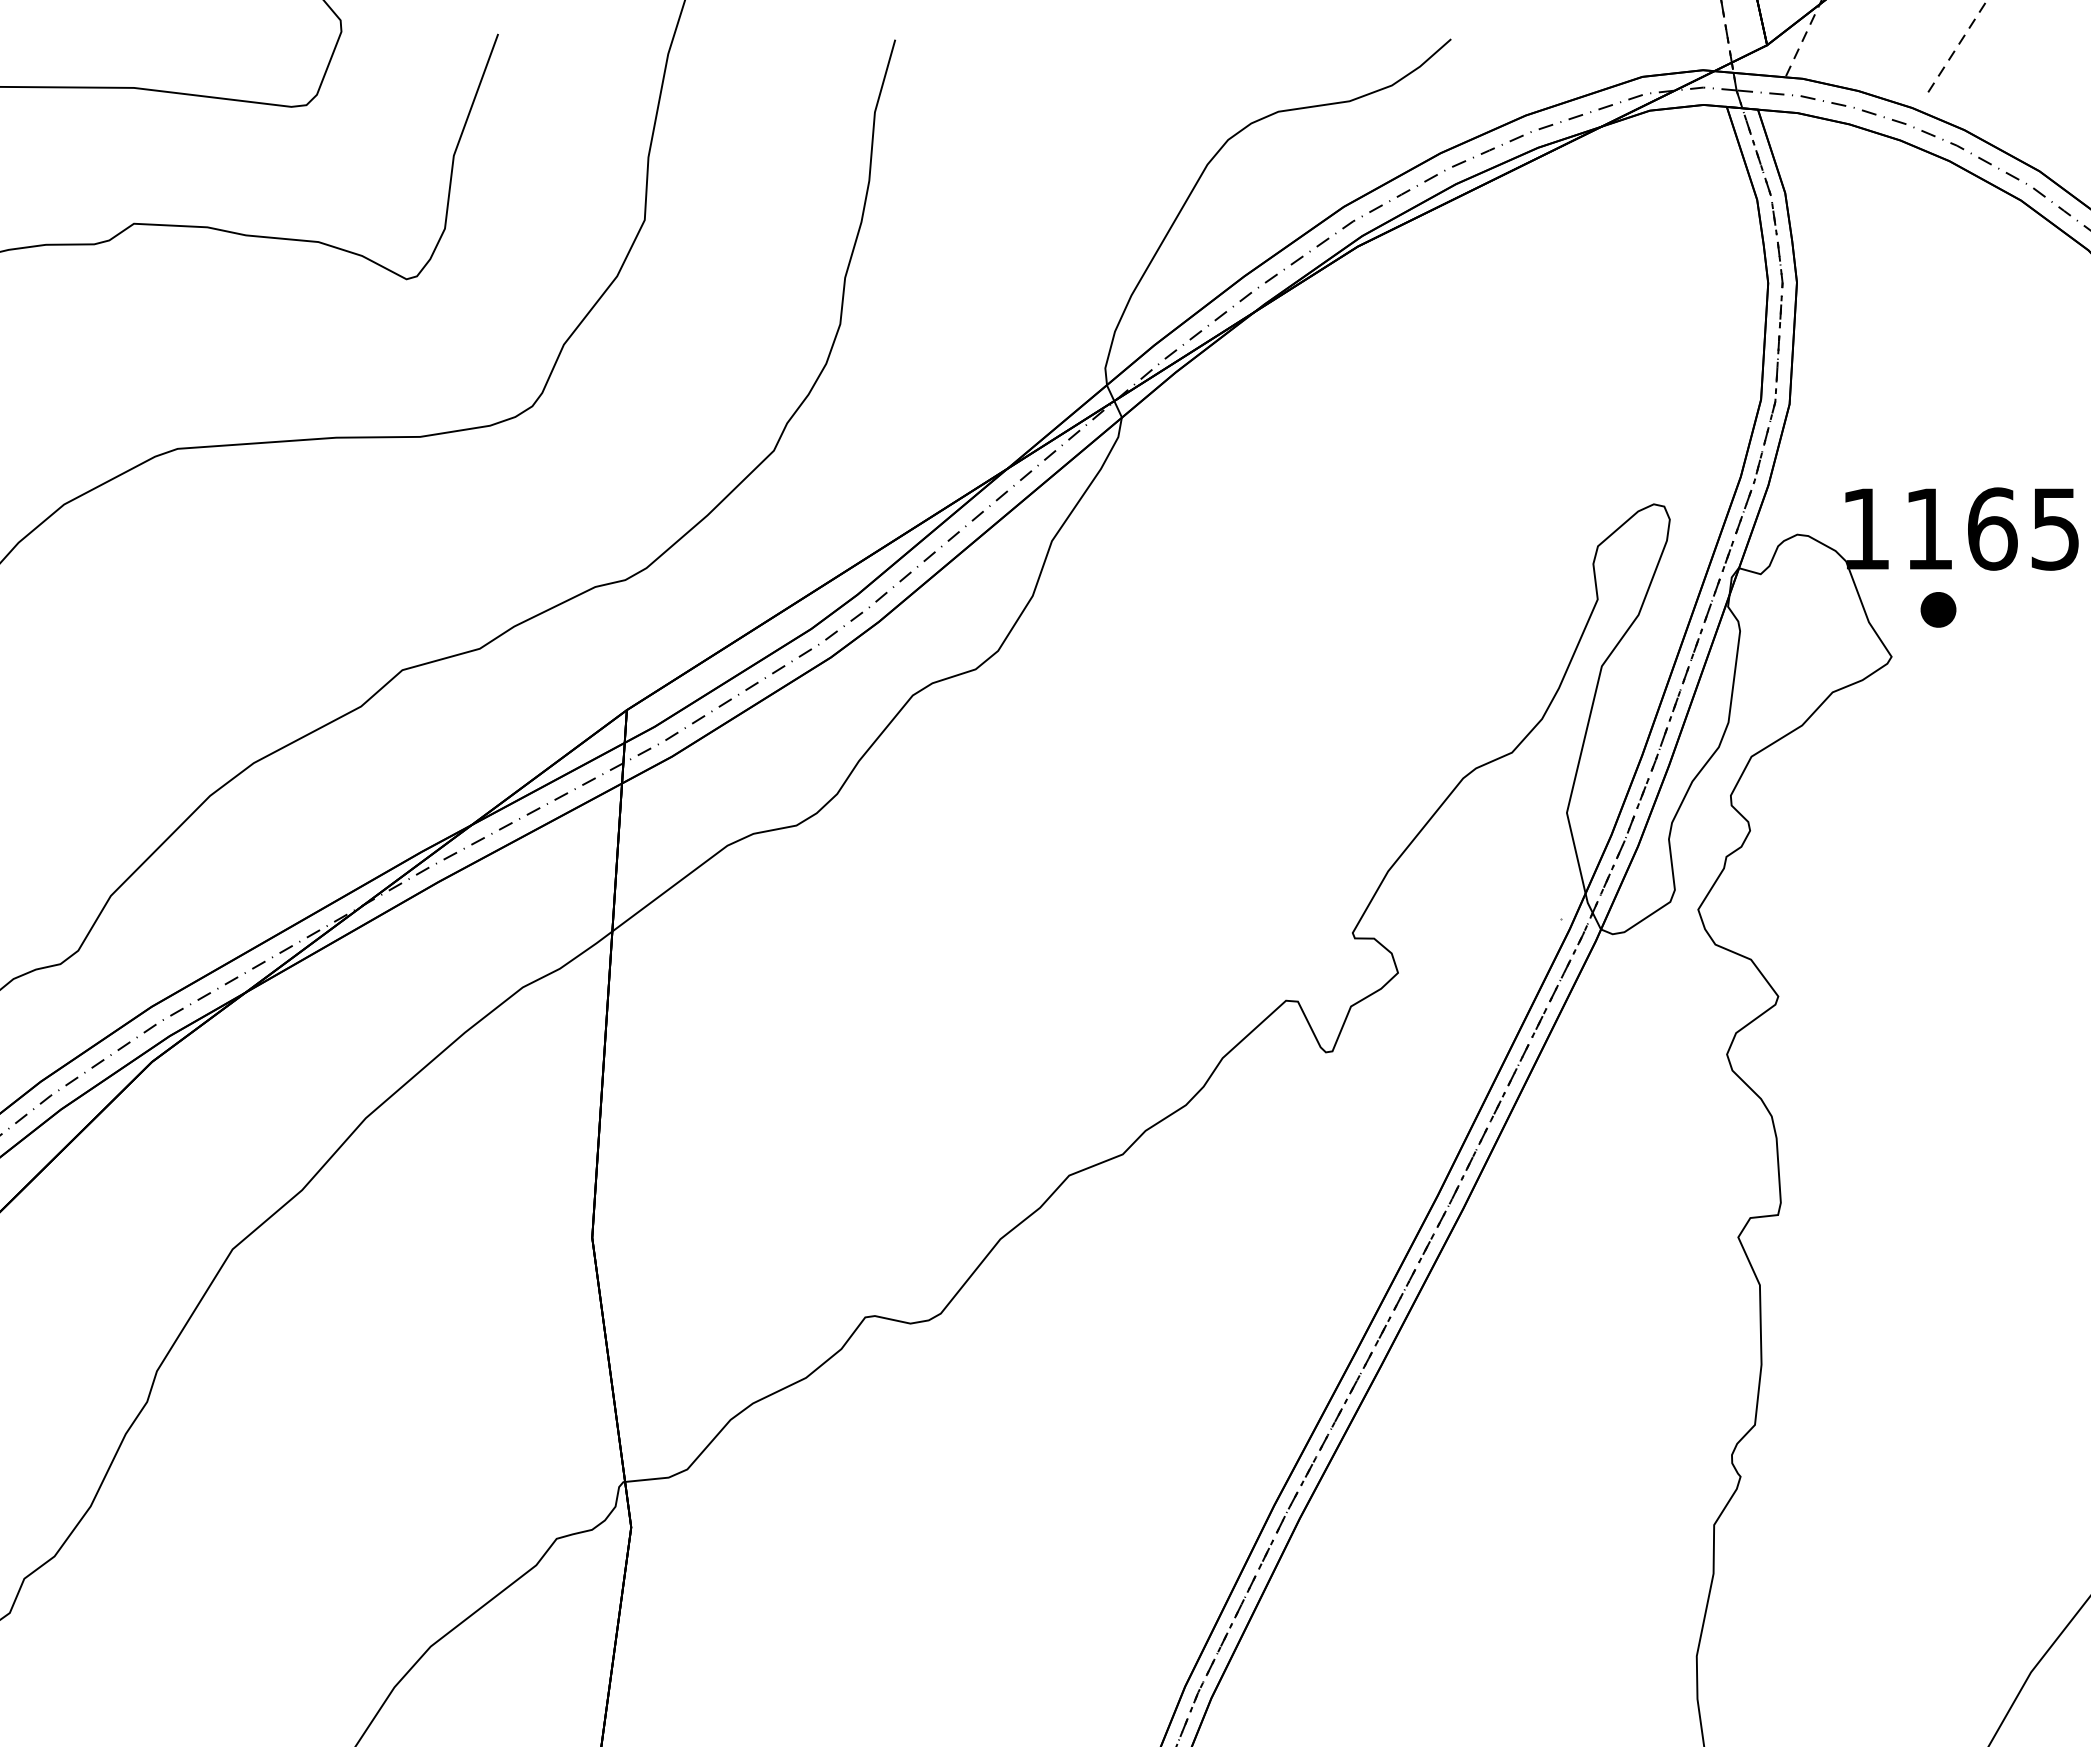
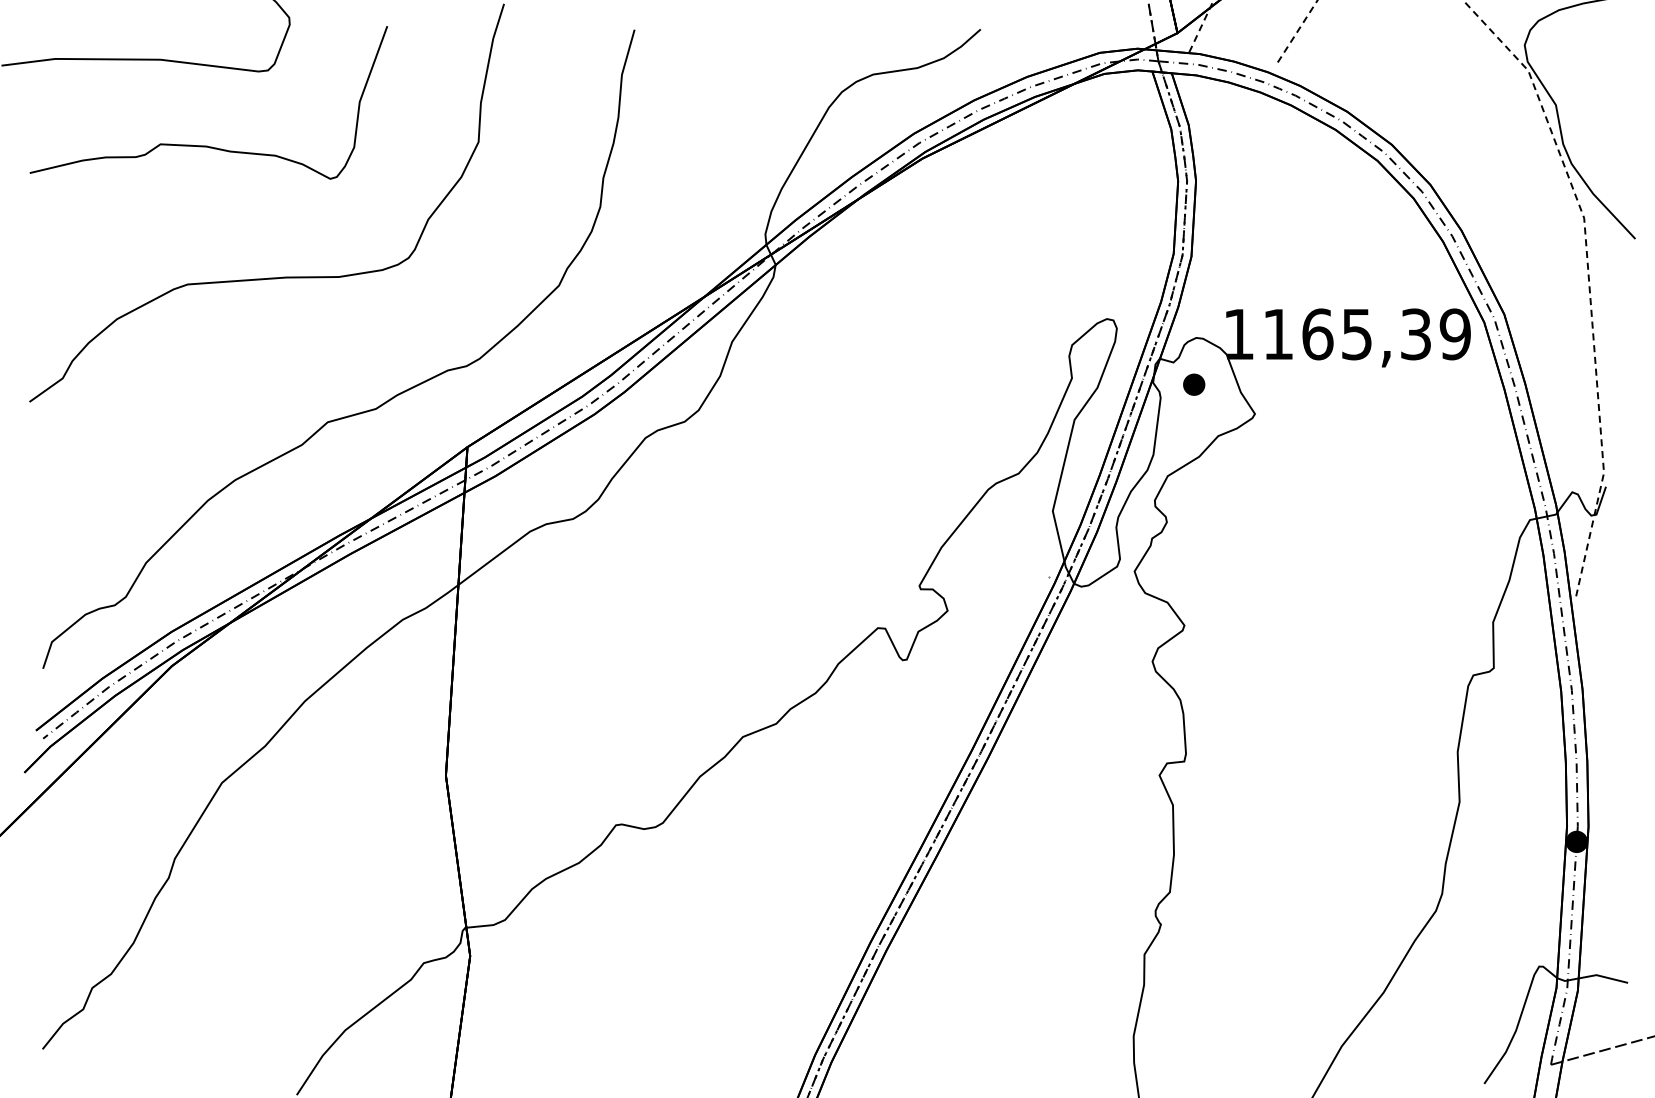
part: (1938, 609) -> (1194, 384), moved

